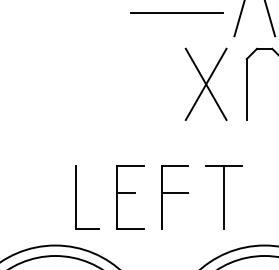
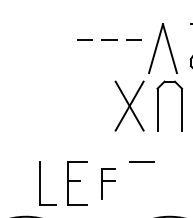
line: (176, 13) -> (109, 57), removed
part: (173, 197) -> (107, 183), size x0.7
line: (224, 197) -> (142, 183), removed

